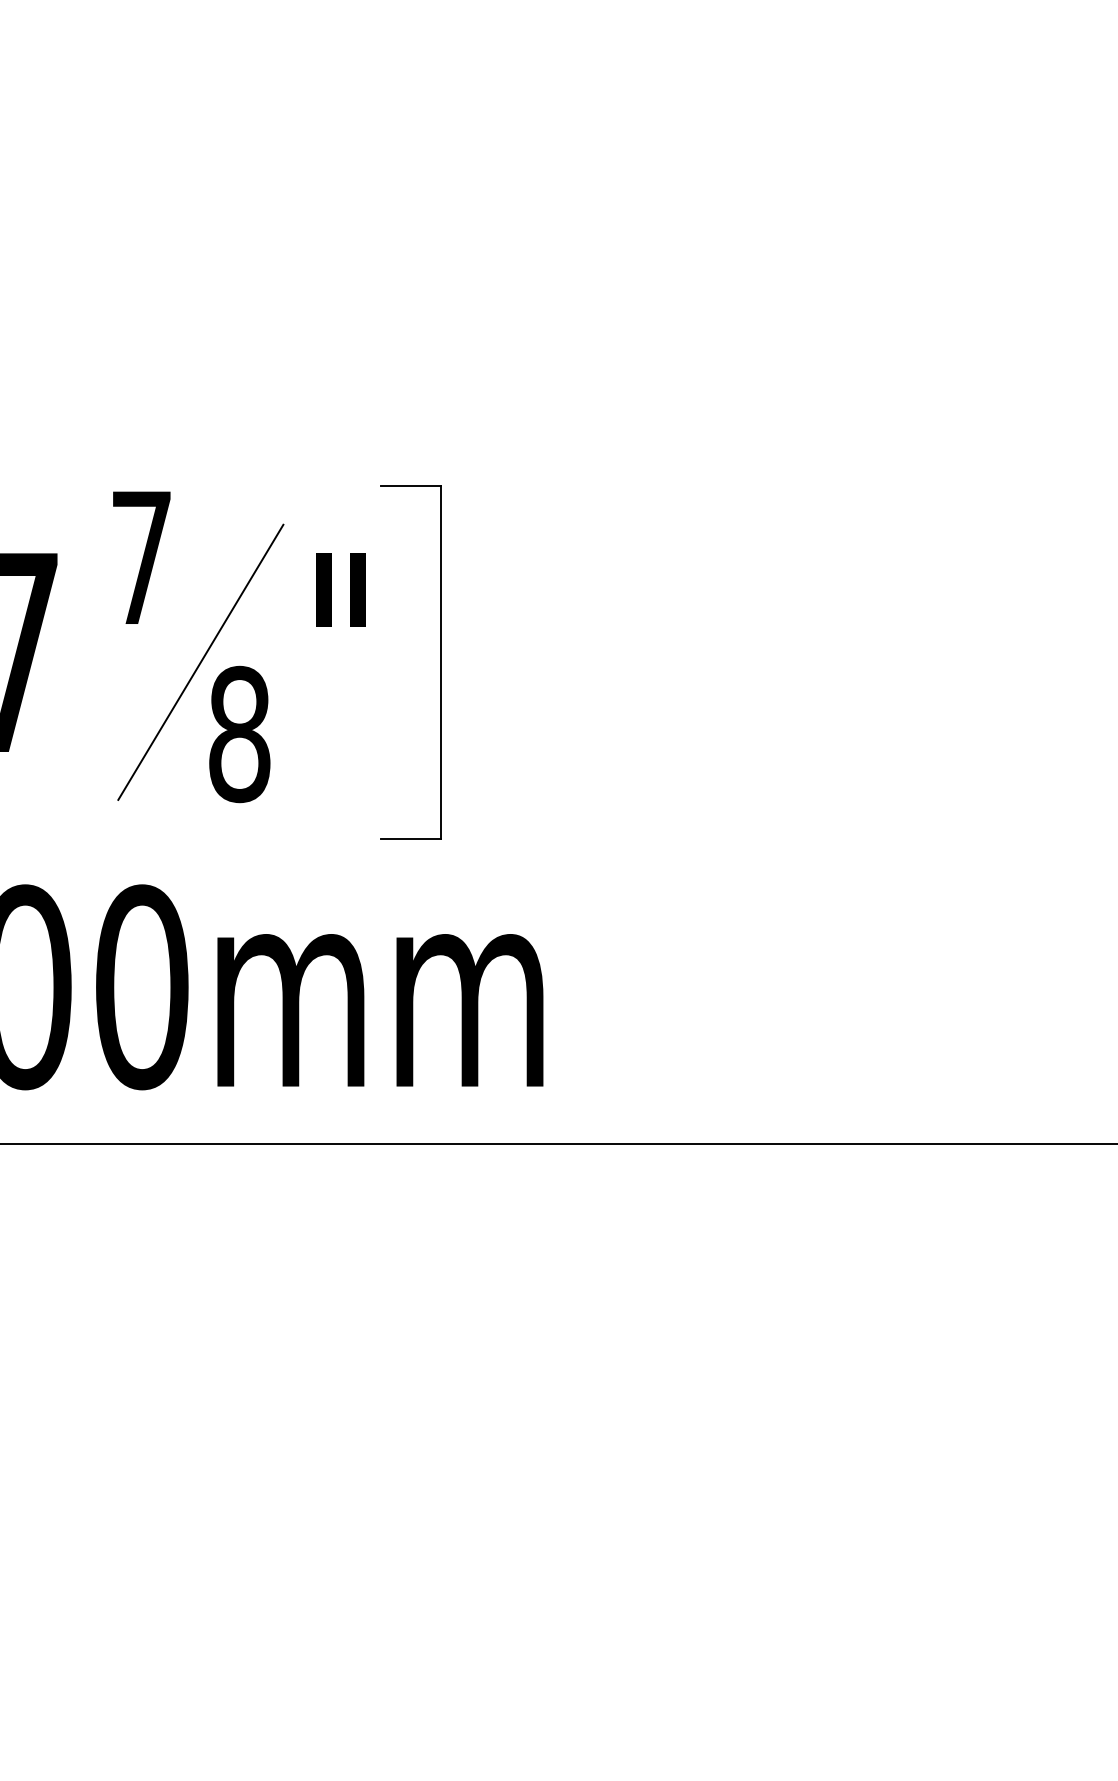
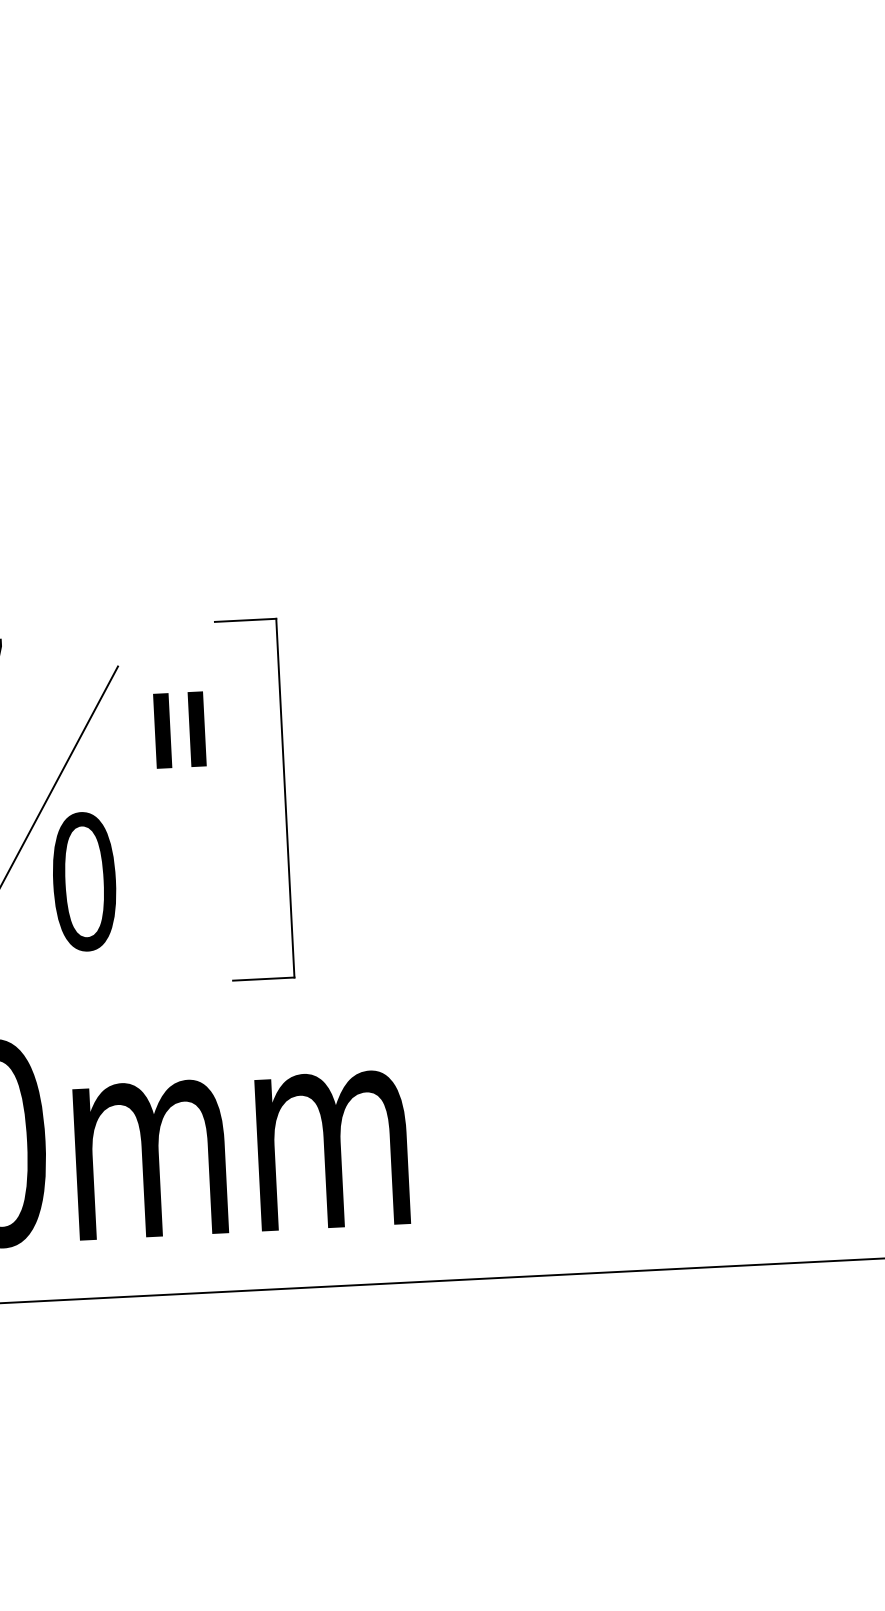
text: (239, 734) -> (84, 881), 8 -> 0

